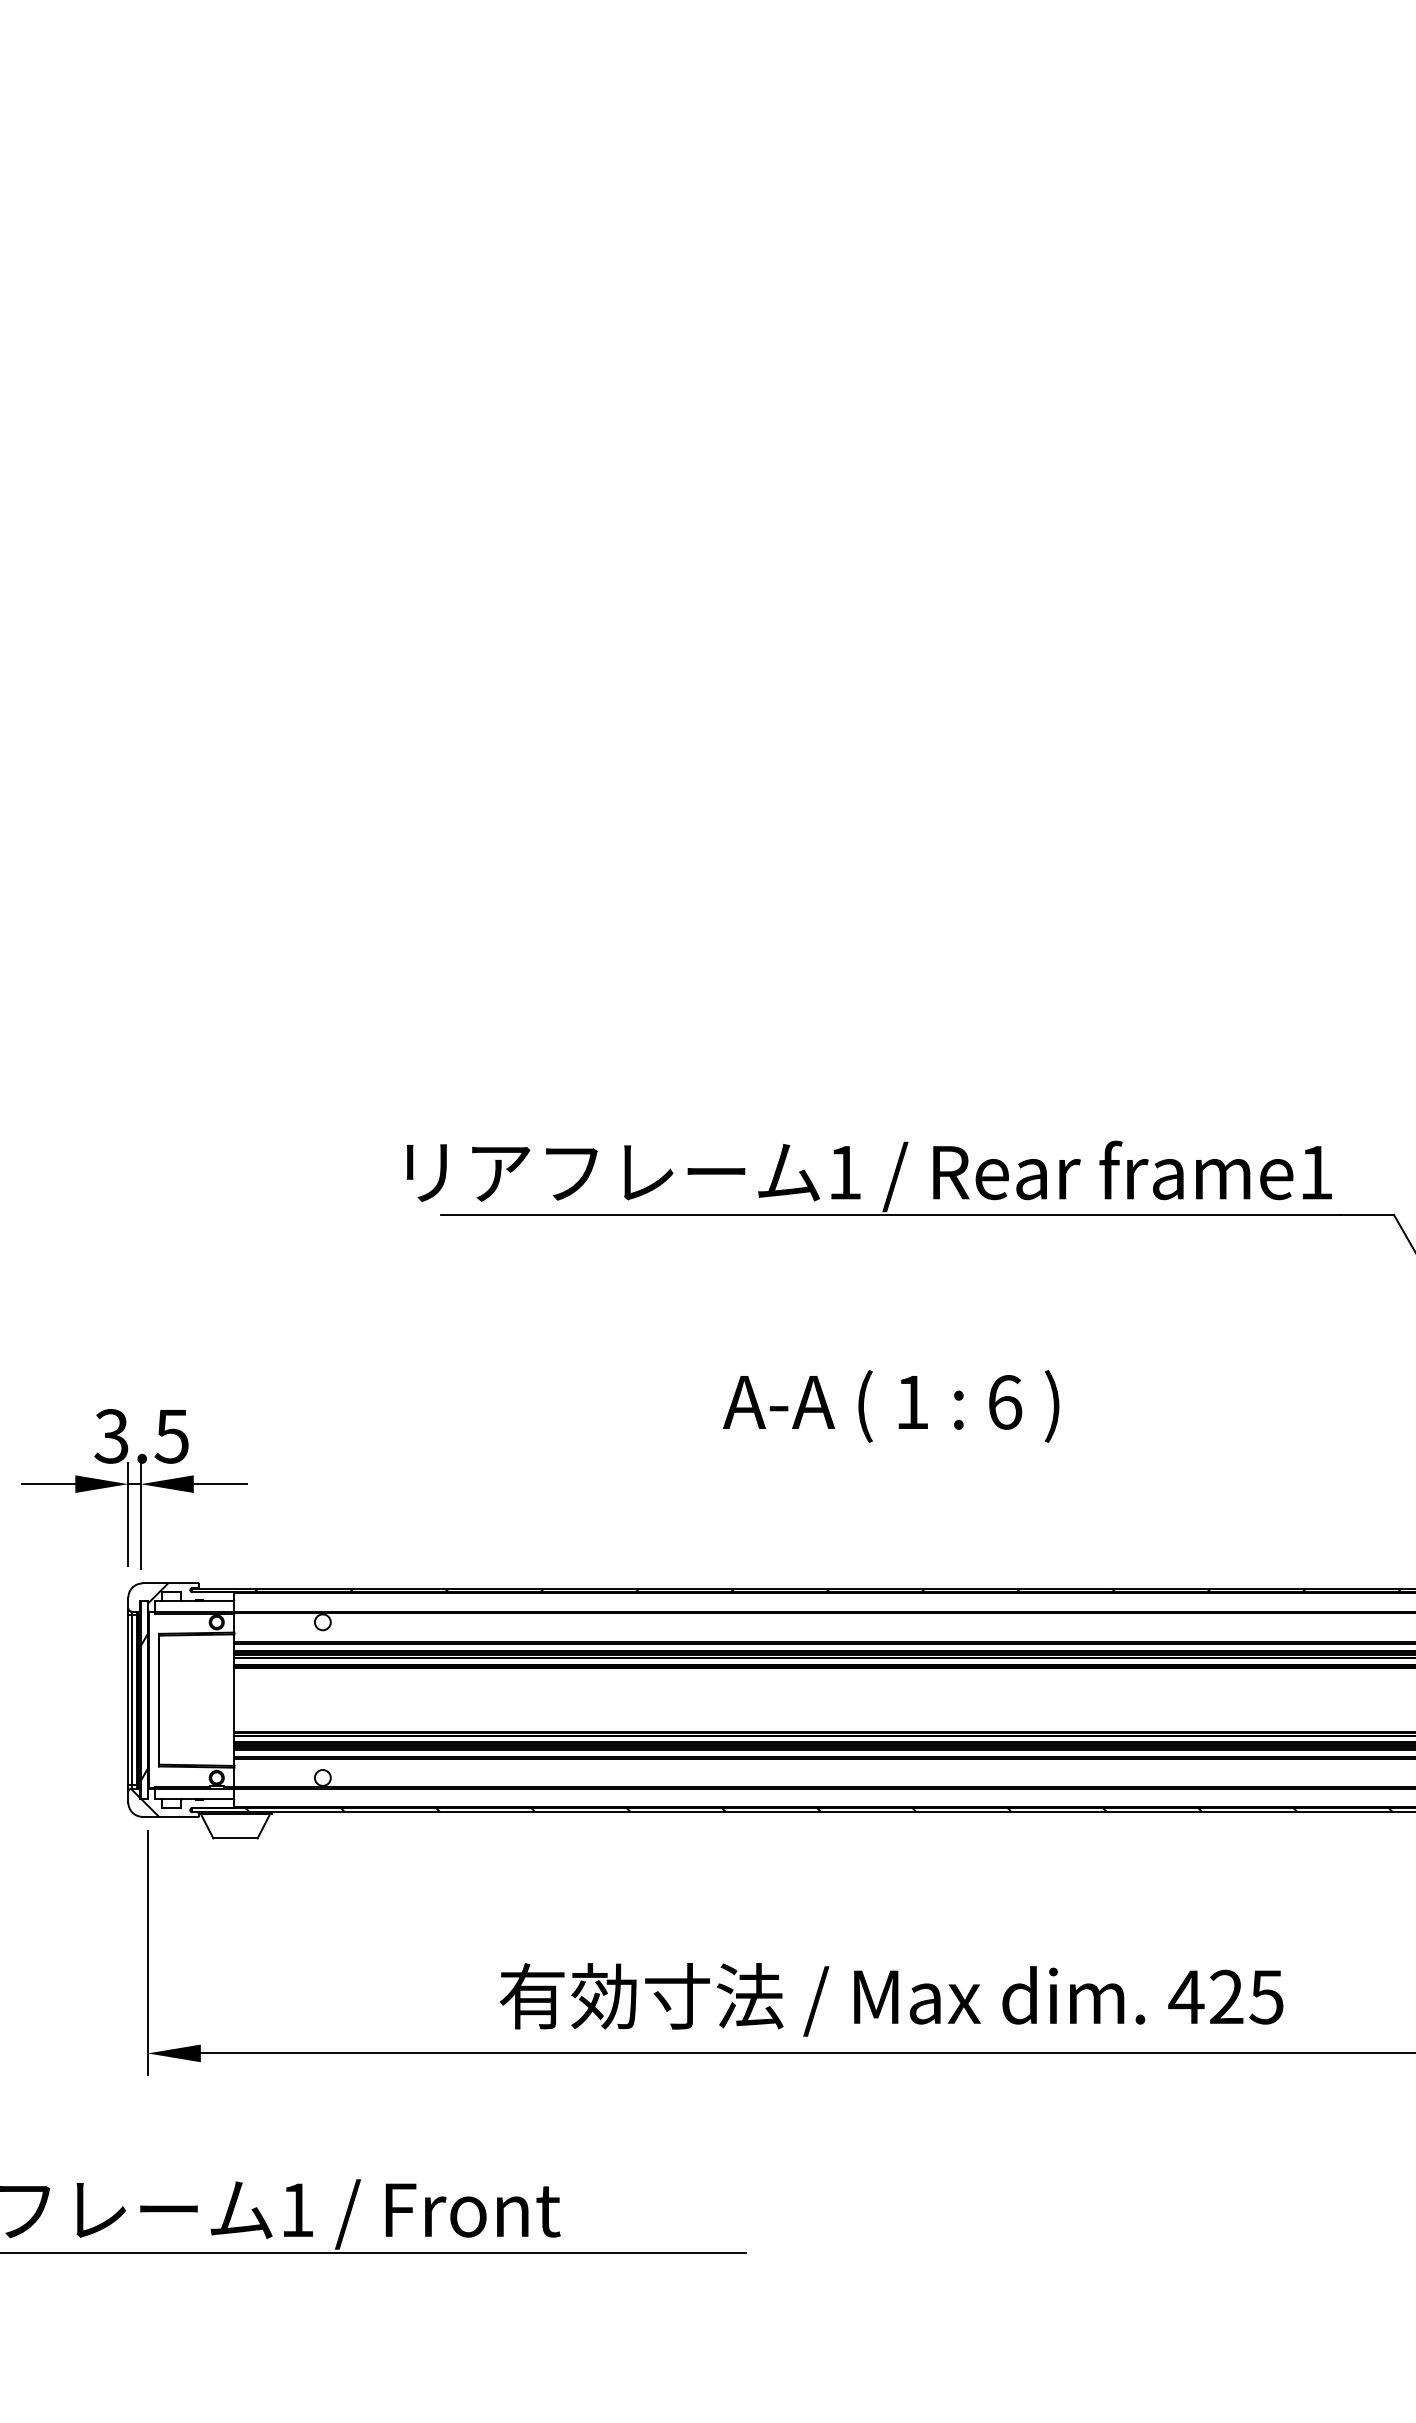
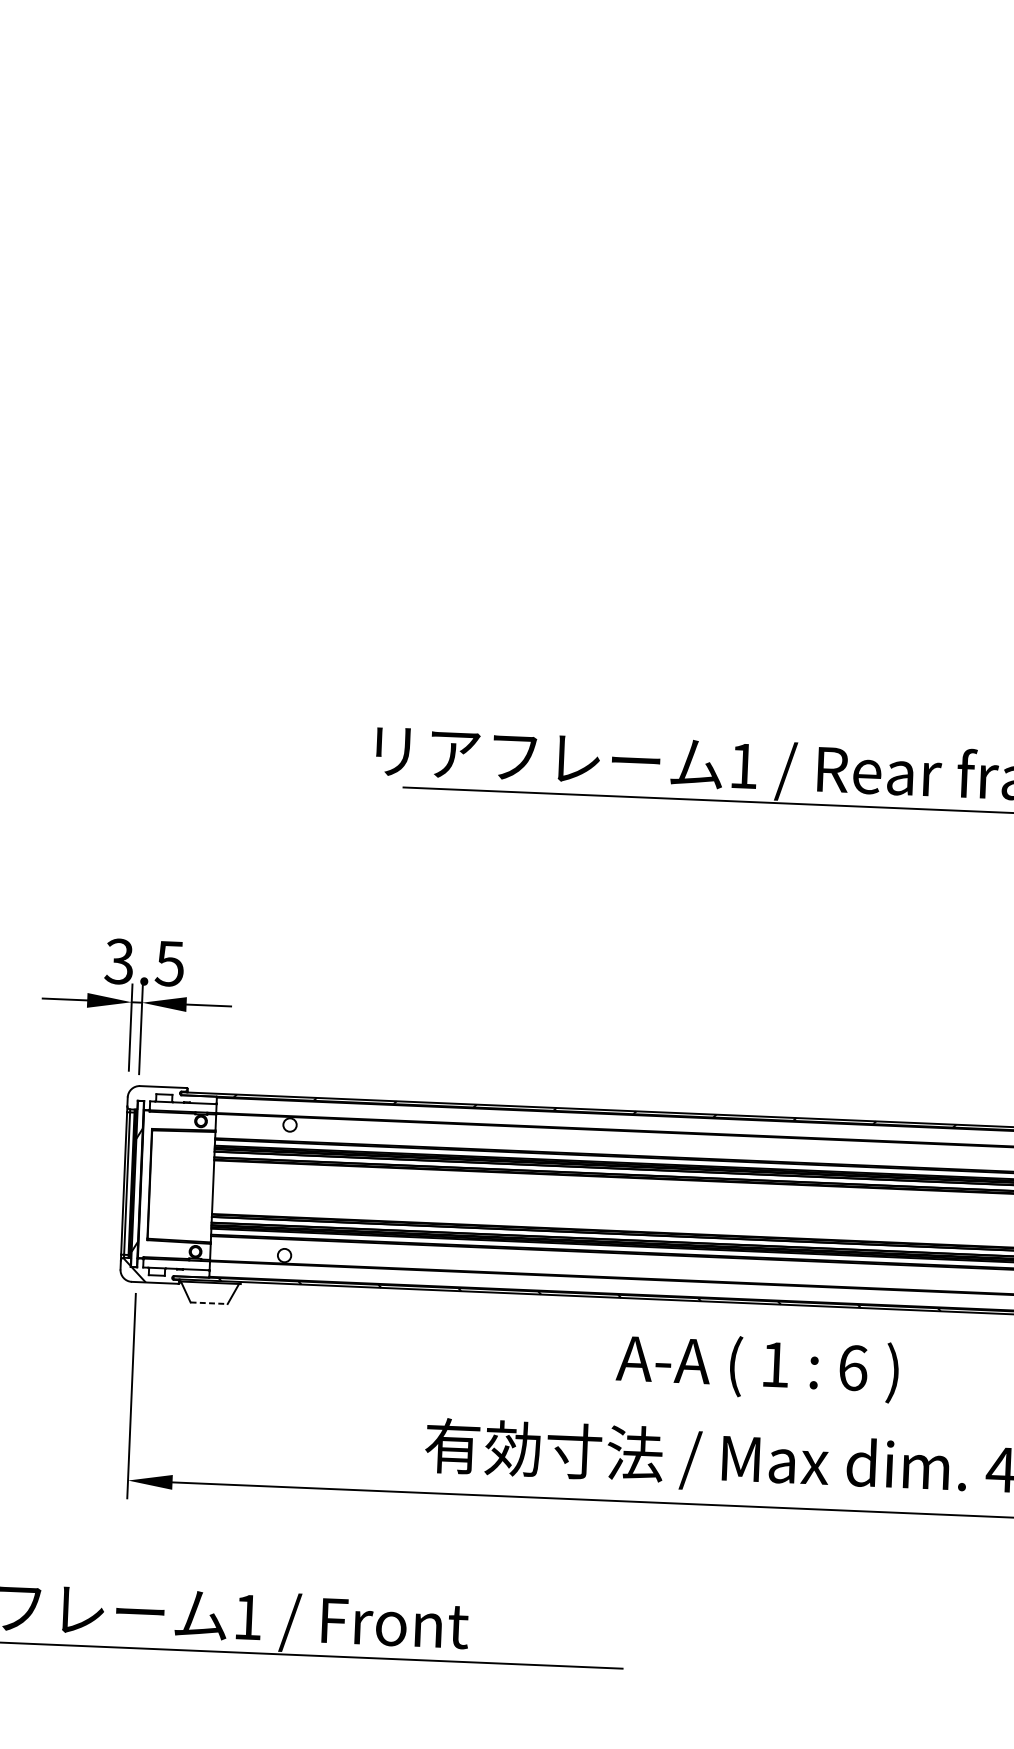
text: (891, 1406) -> (757, 1367), moved
hatch: (158, 1593) -> (153, 1095), removed
line: (236, 1838) -> (209, 1303), solid -> dashed

